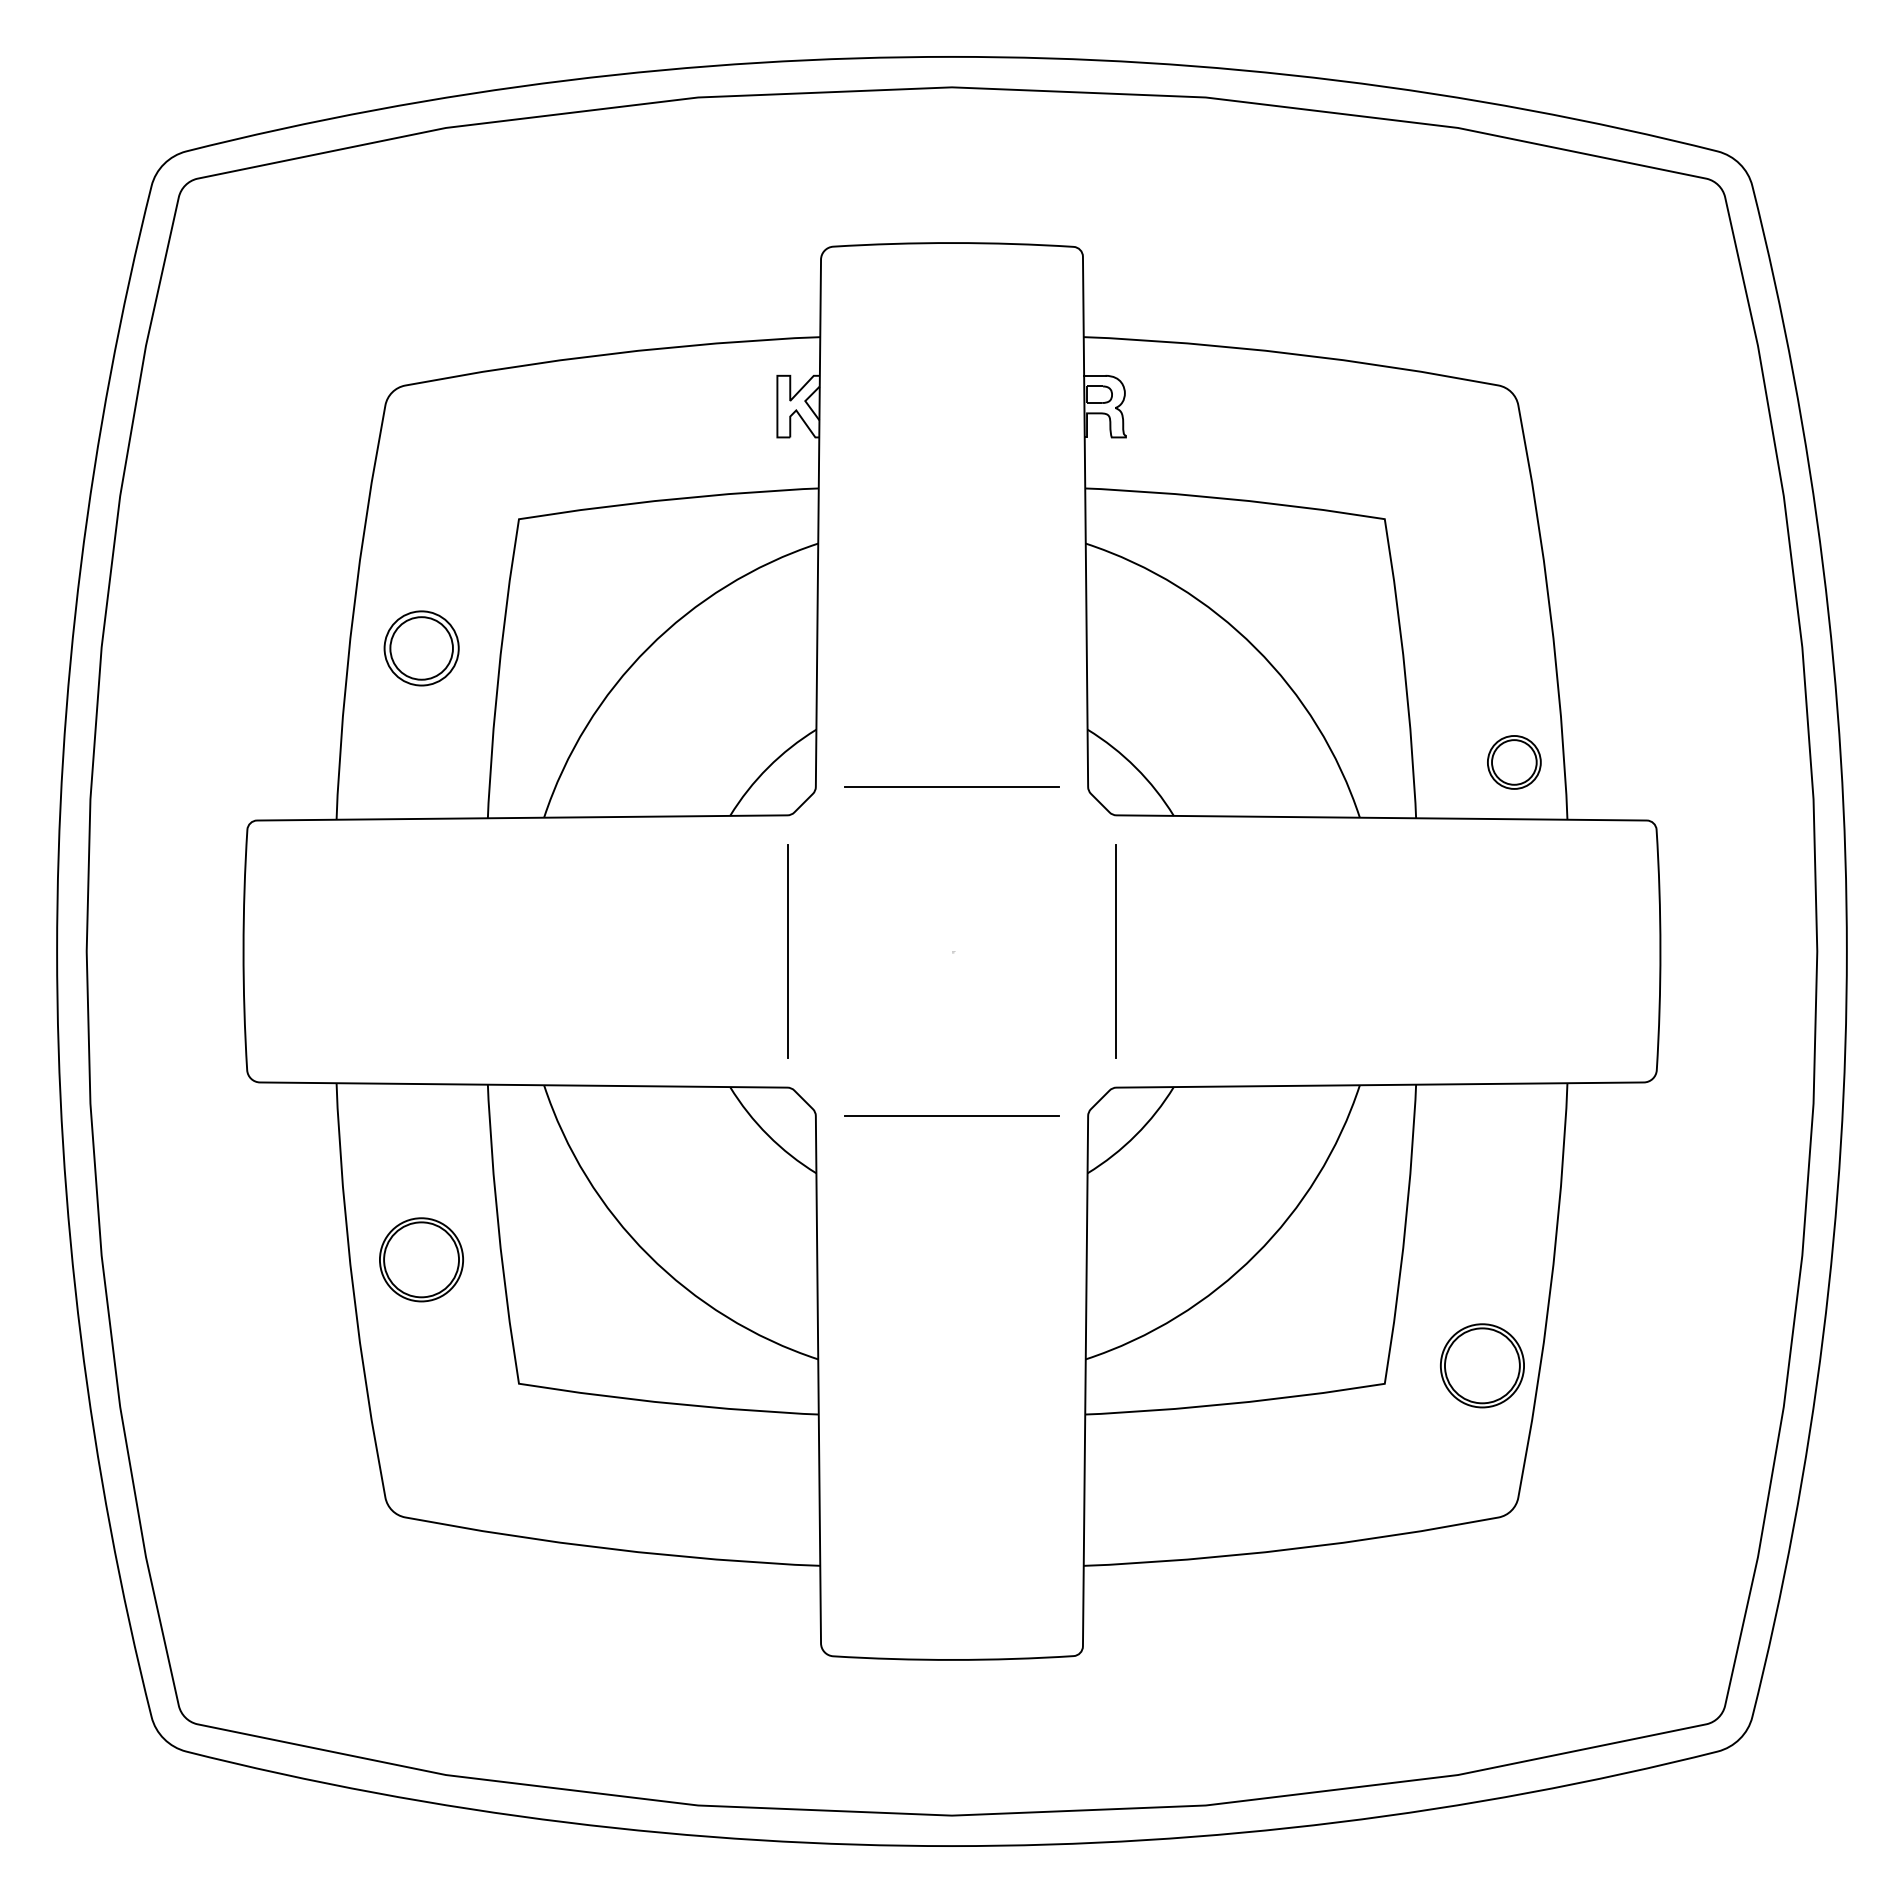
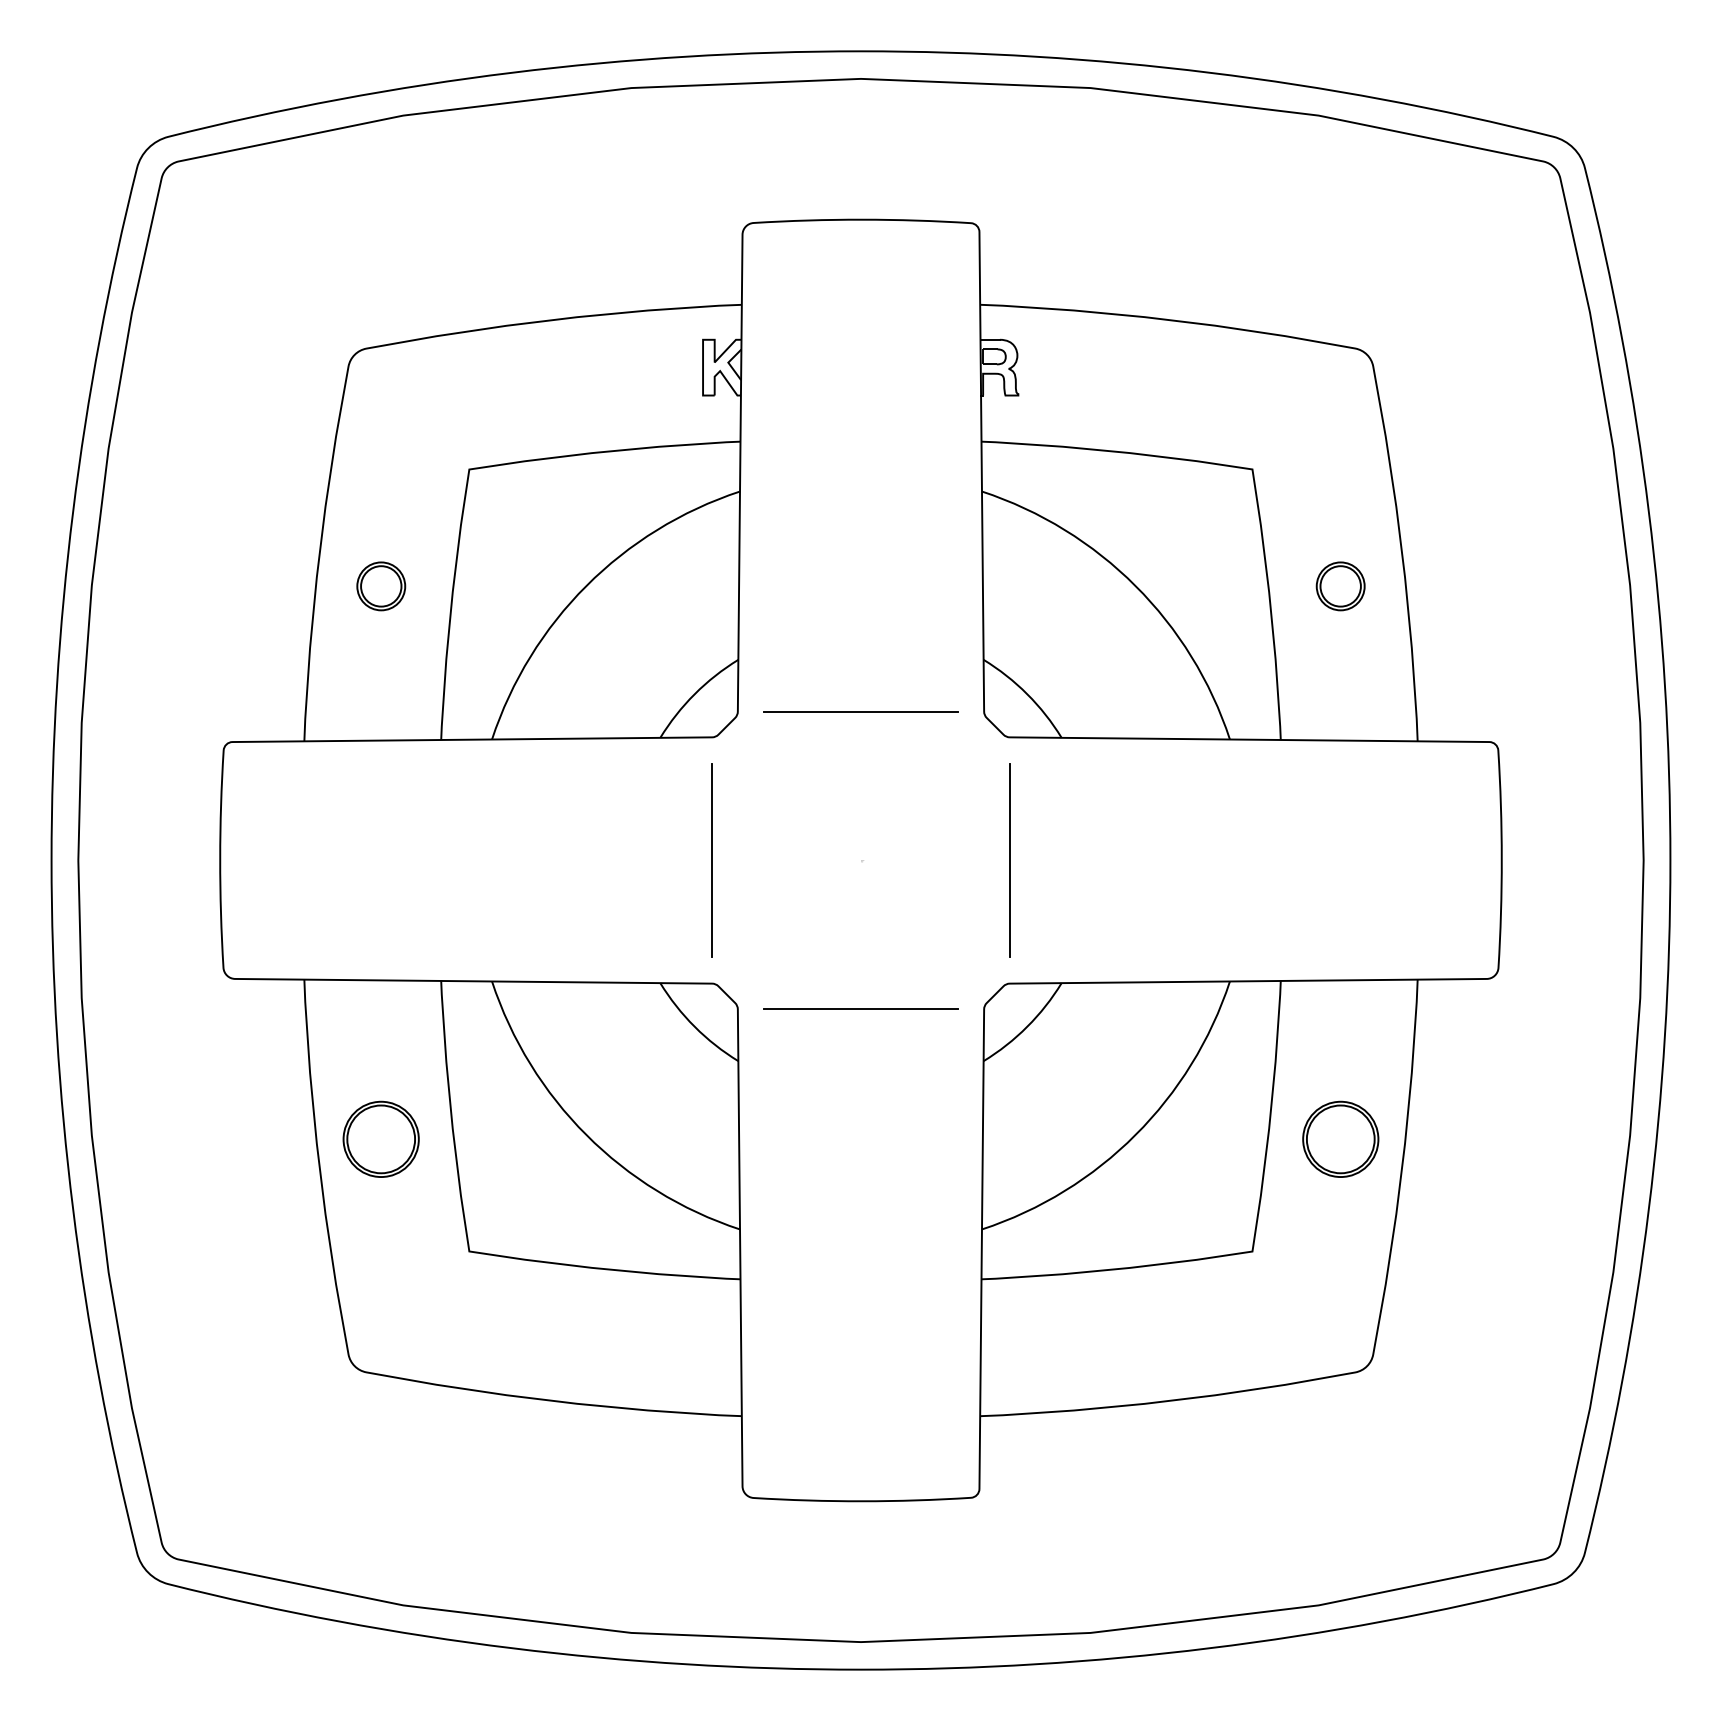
part: (421, 648) -> (381, 586), size x0.71
part: (1514, 762) -> (1340, 586), moved
part: (1482, 1365) -> (1340, 1139), moved

